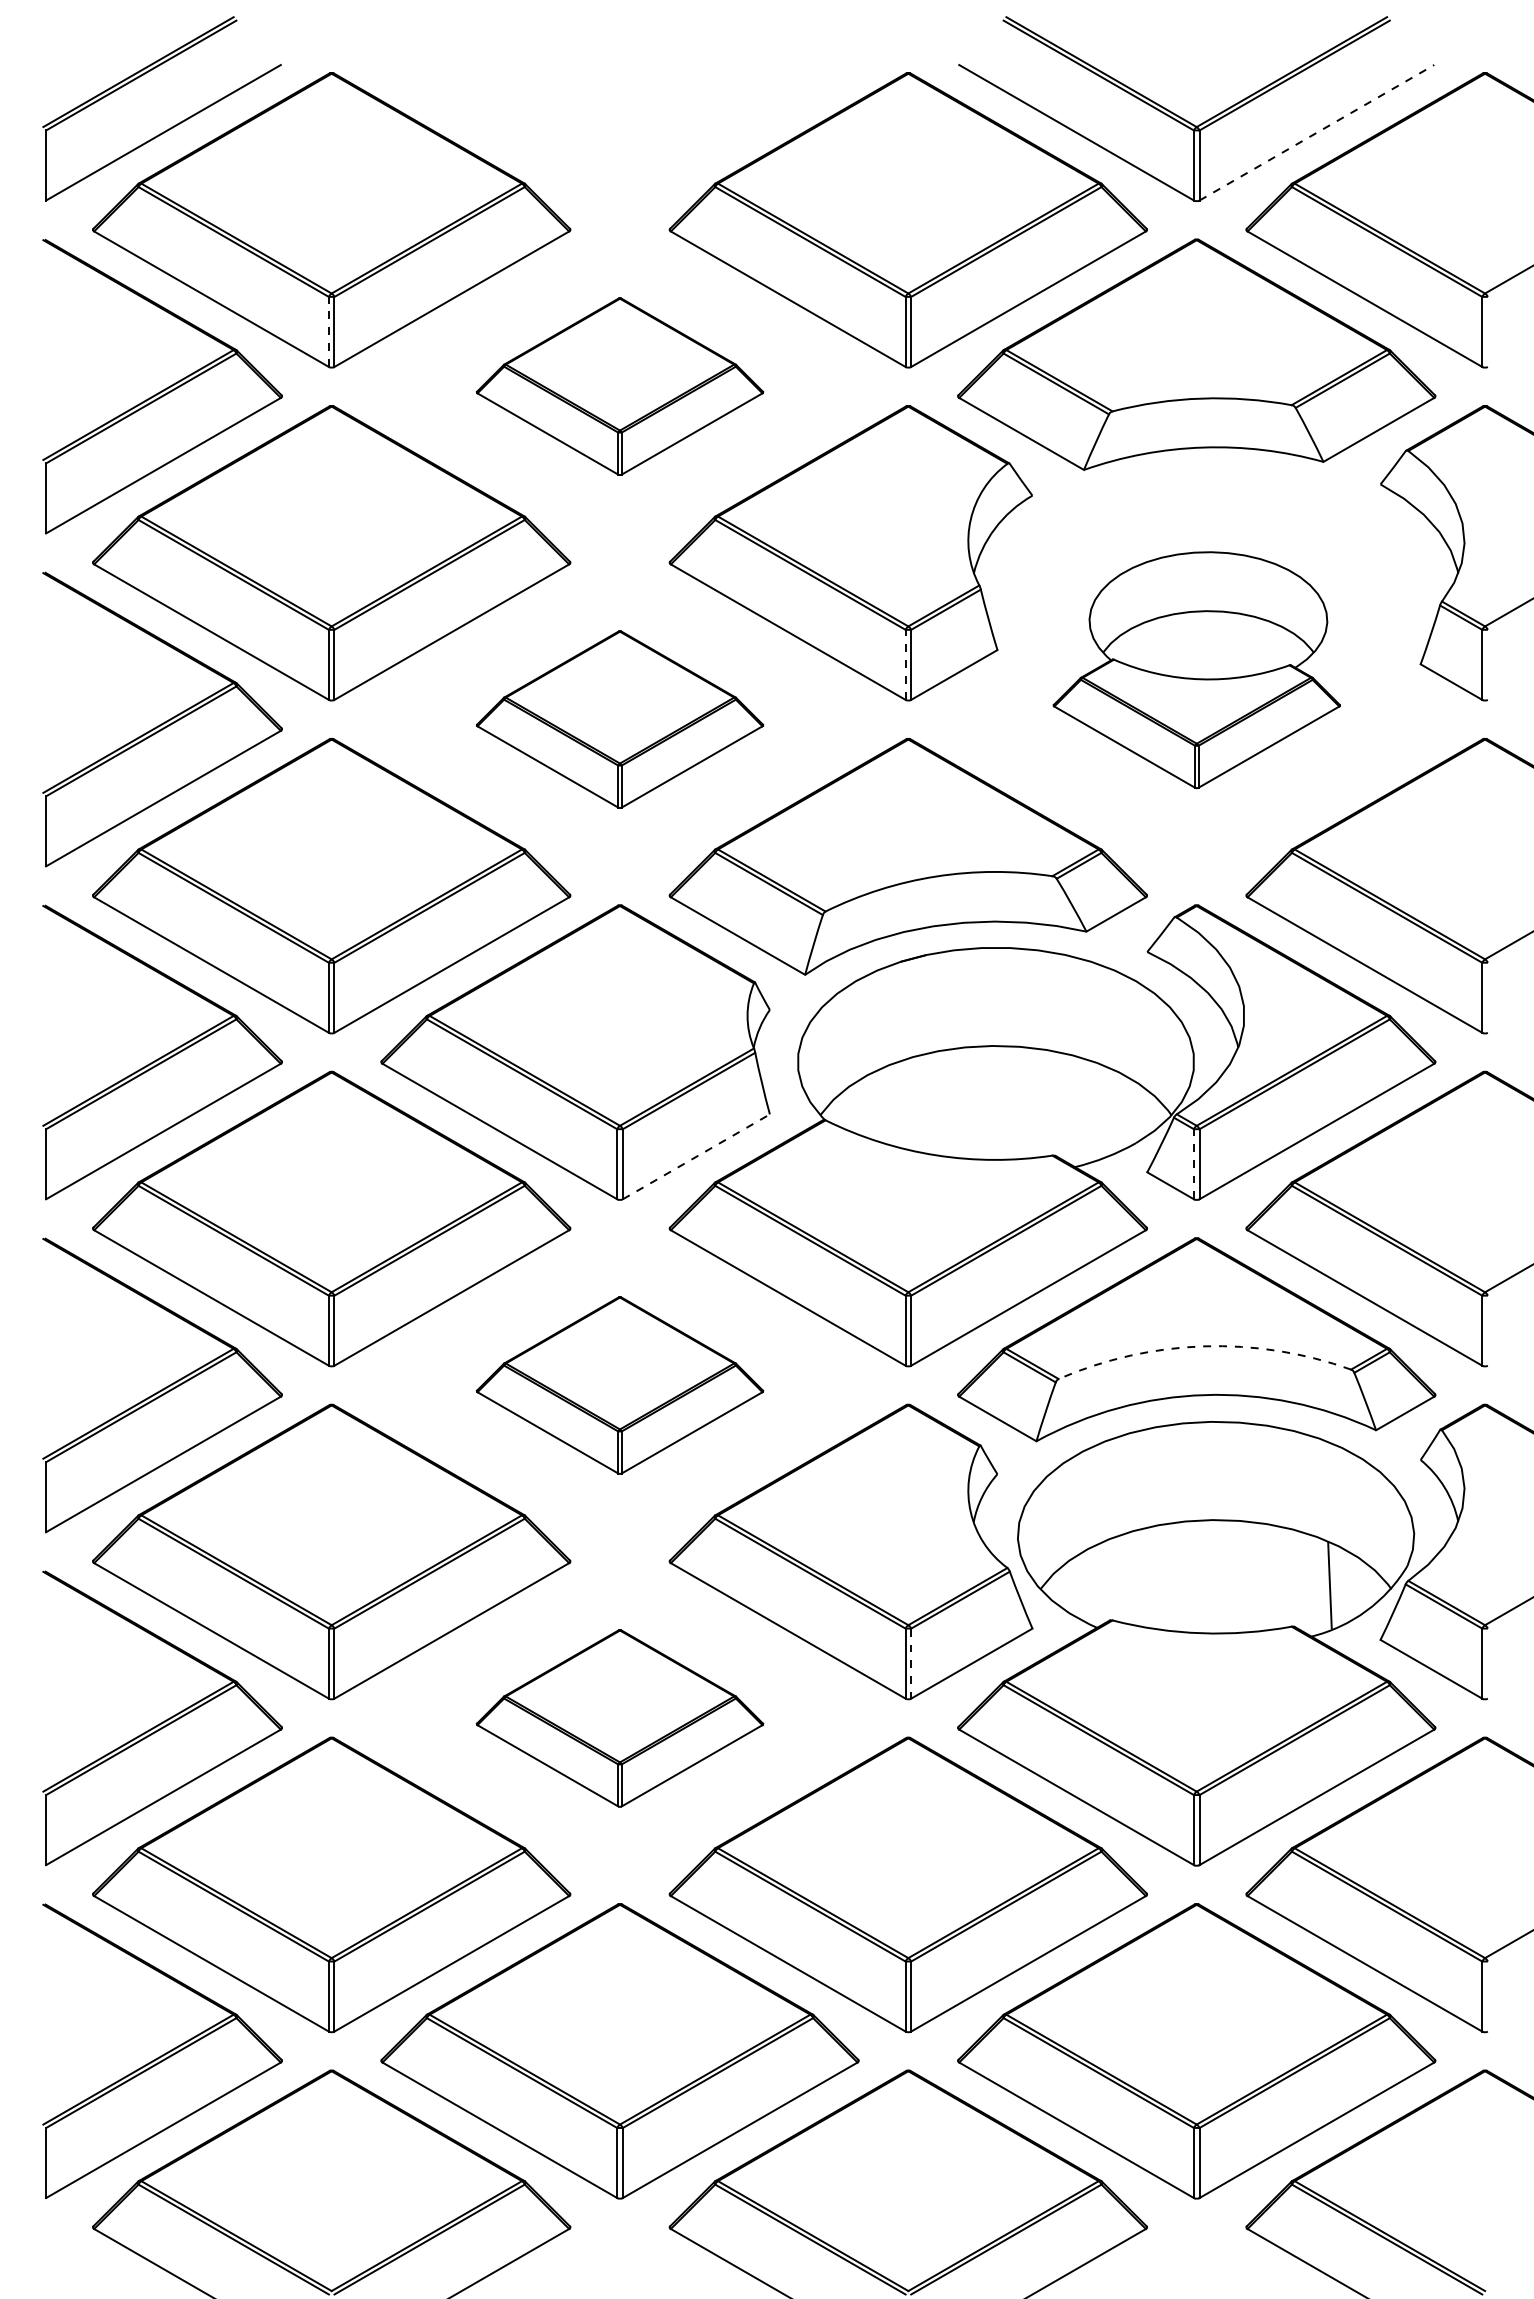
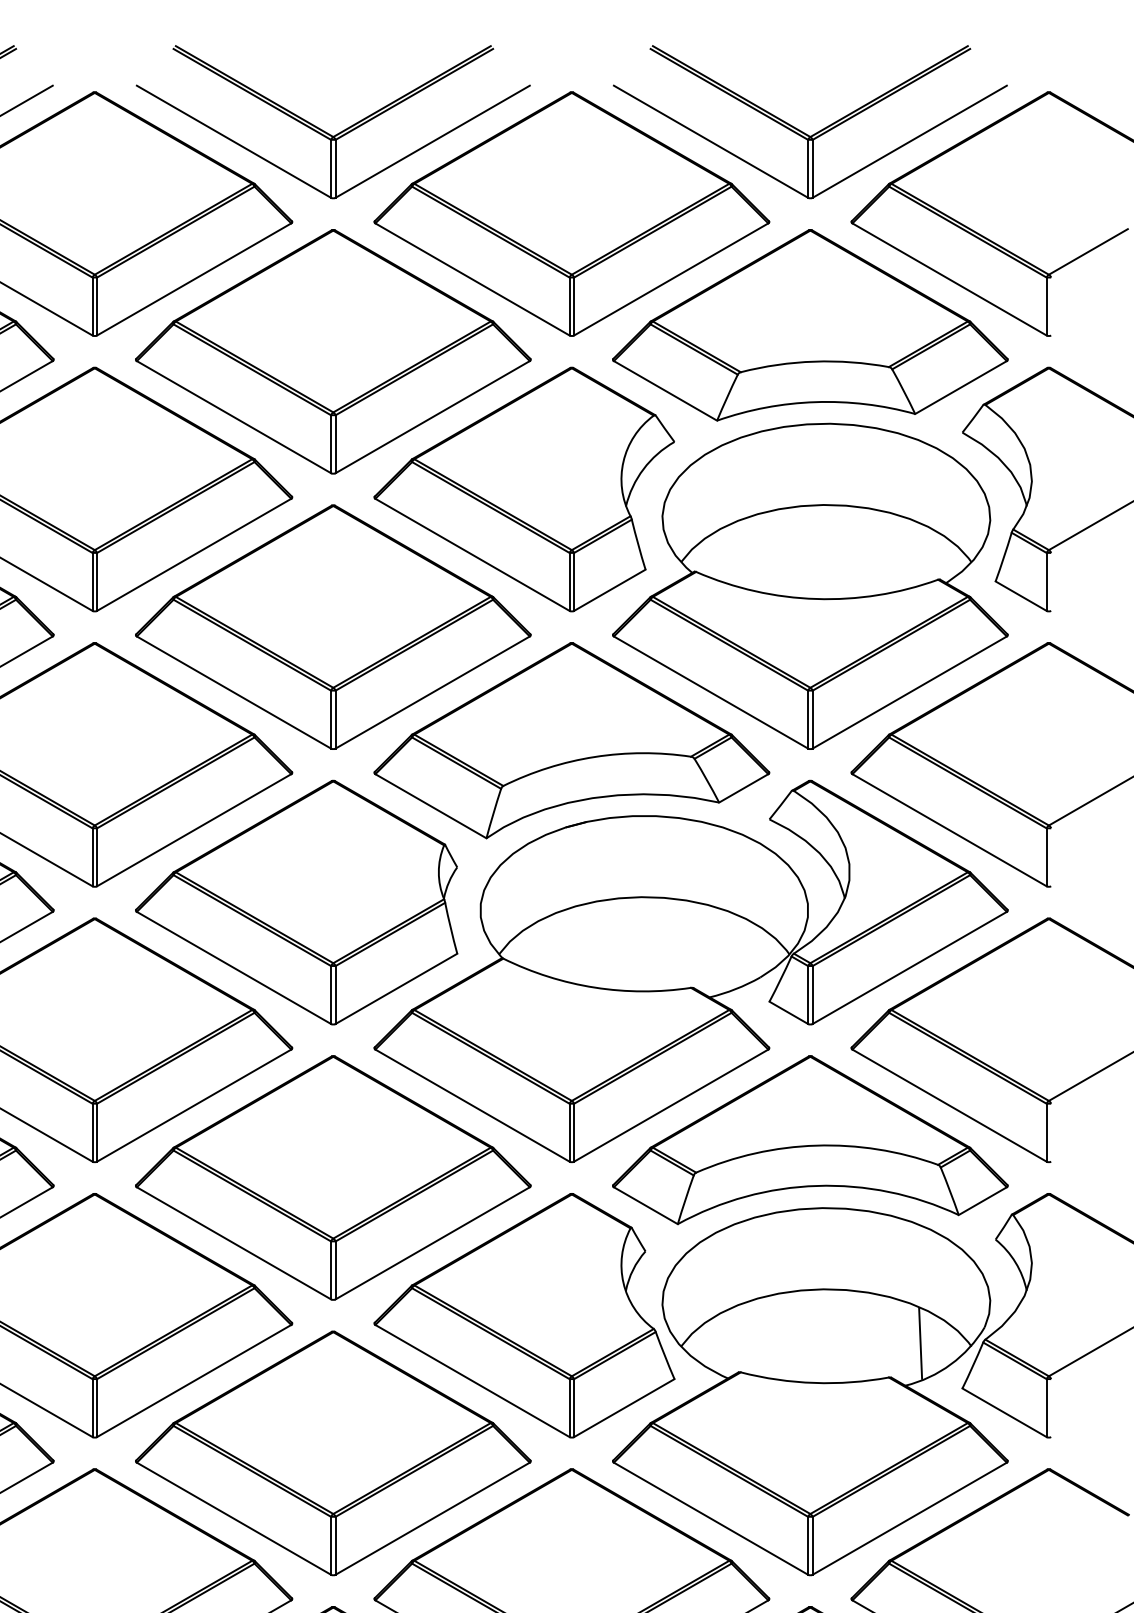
part: (612, 121) -> (327, 132), added
line: (1316, 132) -> (909, 141), dashed -> solid
line: (328, 331) -> (92, 306), dashed -> solid
part: (619, 386) -> (332, 351), size x1.67
line: (905, 664) -> (569, 581), dashed -> solid
part: (1196, 669) -> (810, 585), size x1.67
part: (619, 719) -> (332, 627), size x1.67
line: (696, 1156) -> (396, 988), dashed -> solid
line: (1193, 1163) -> (807, 994), dashed -> solid
arc: (1203, 1346) -> (815, 1145), dashed -> solid
part: (619, 1385) -> (332, 1178), size x1.67
line: (911, 1664) -> (574, 1408), dashed -> solid
part: (619, 1718) -> (332, 1453), size x1.67

